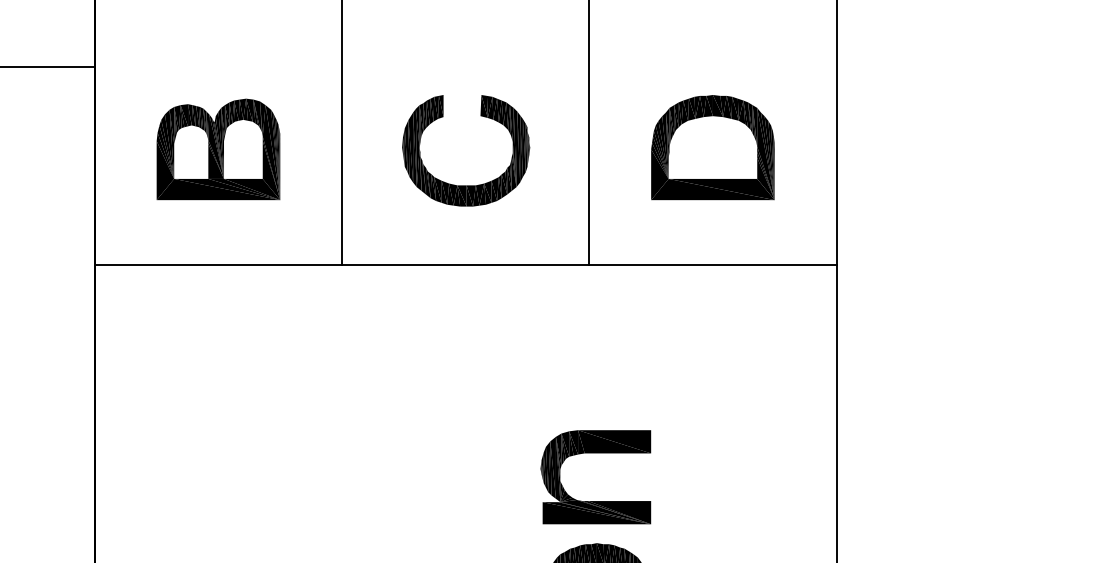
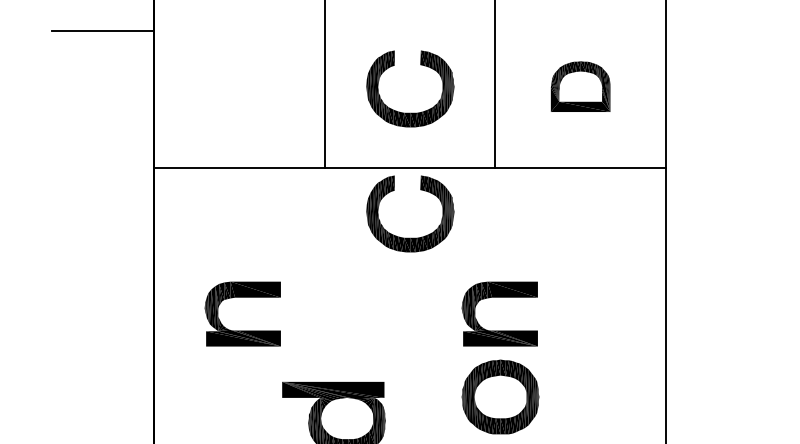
part: (712, 147) -> (580, 86), size x0.7
part: (218, 148) -> (239, 87), removed
part: (466, 366) -> (410, 237), added
part: (222, 453) -> (242, 297), added

